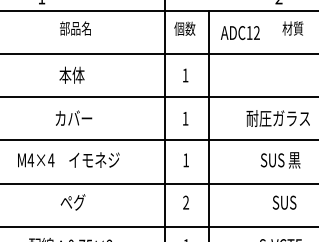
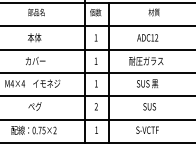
text: (239, 32) -> (147, 37), moved

